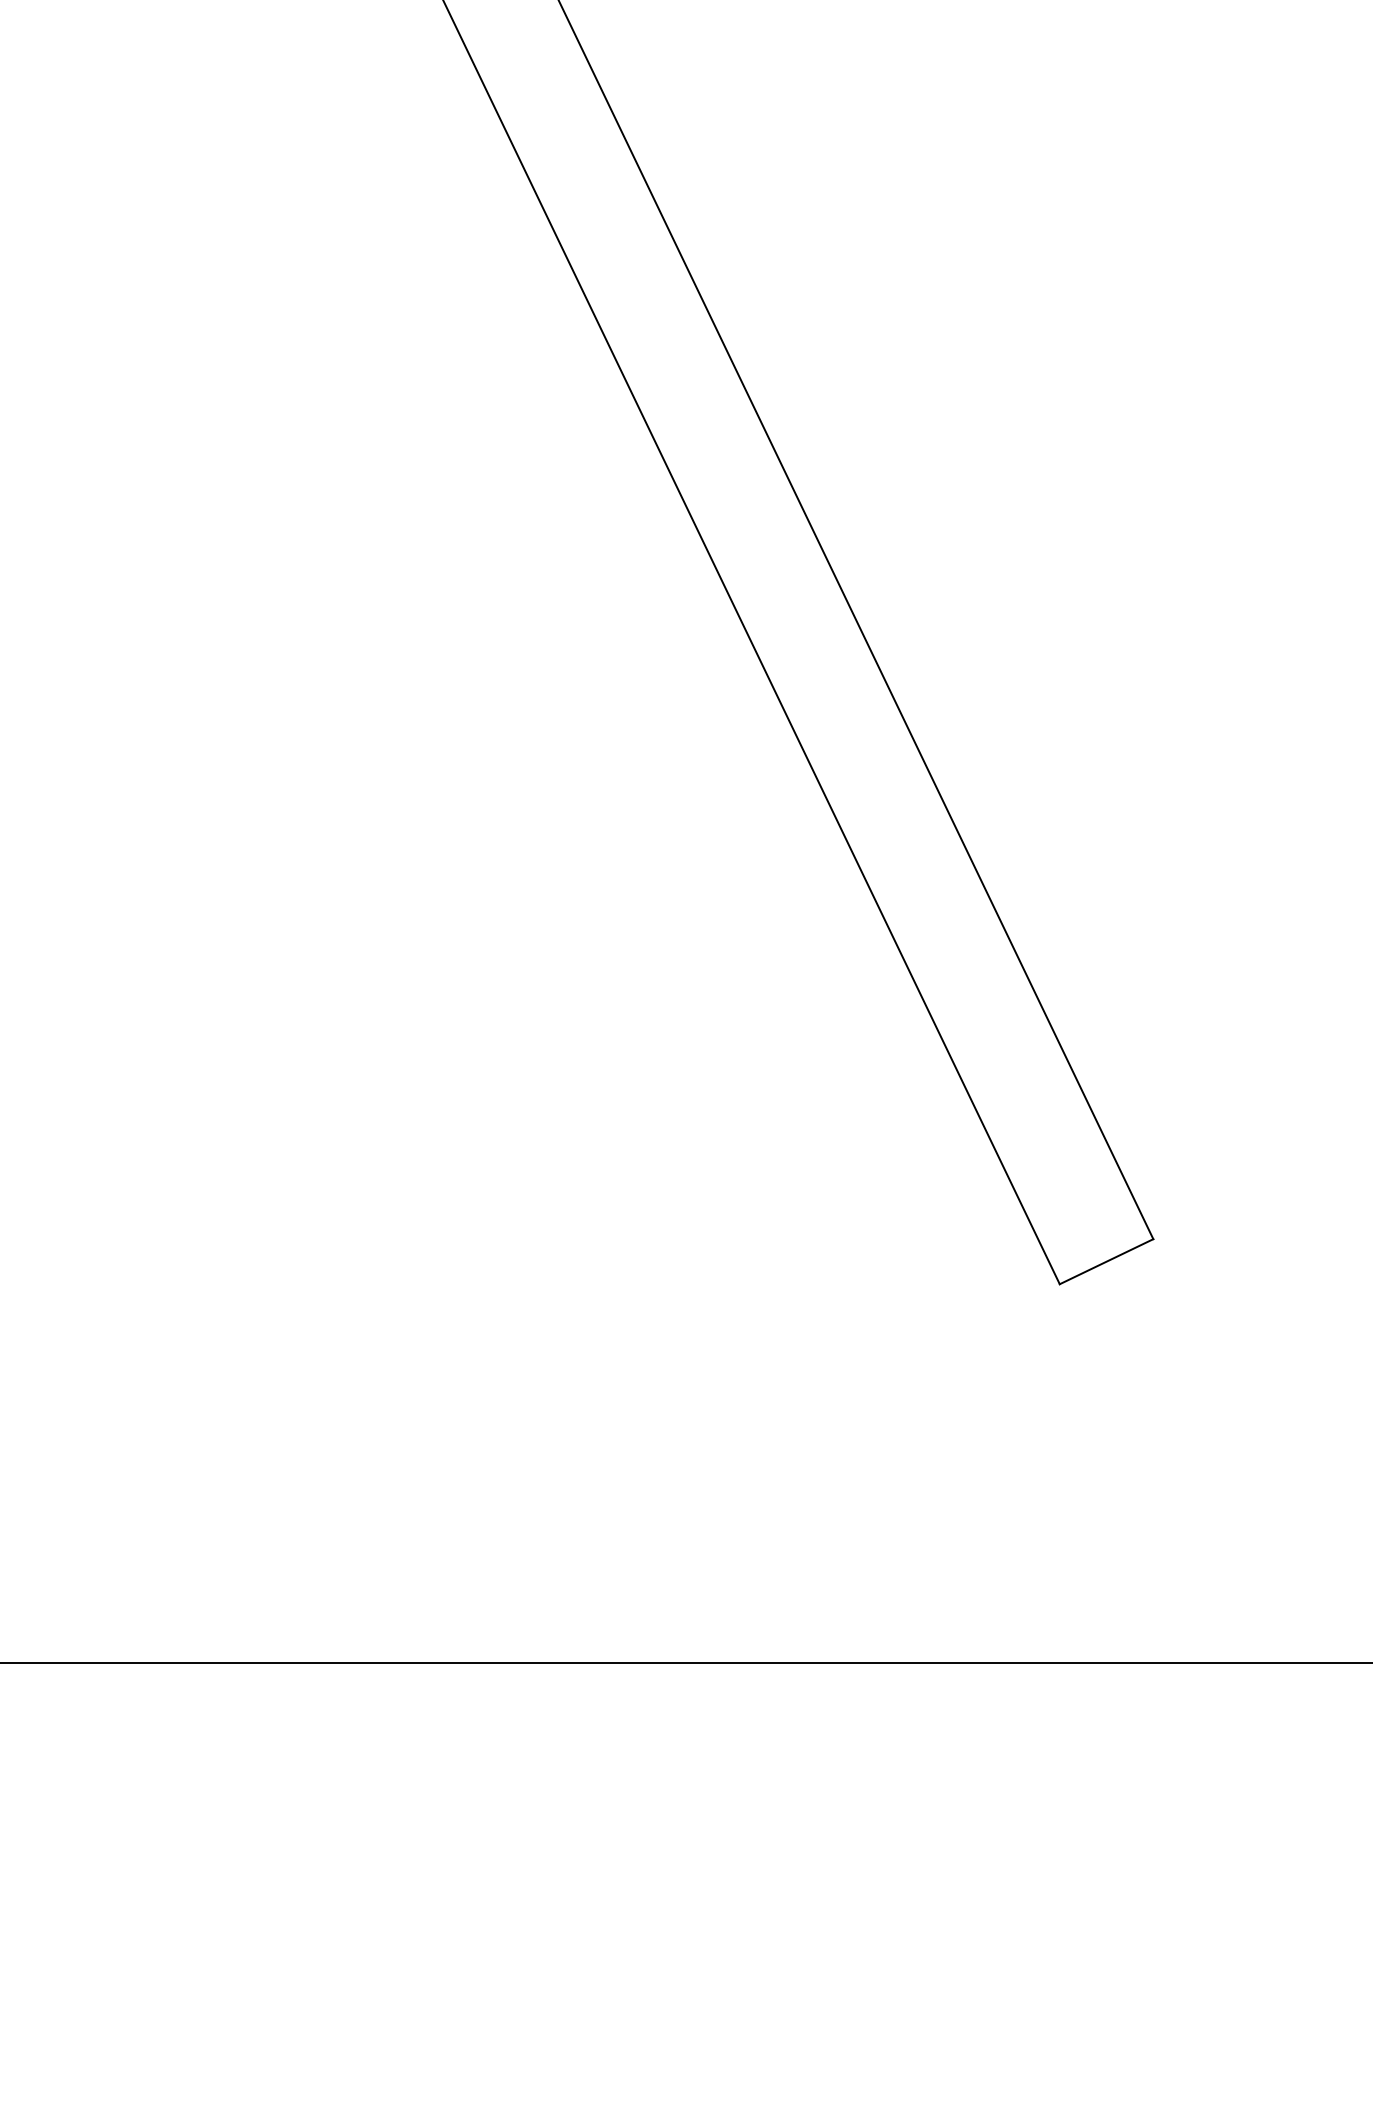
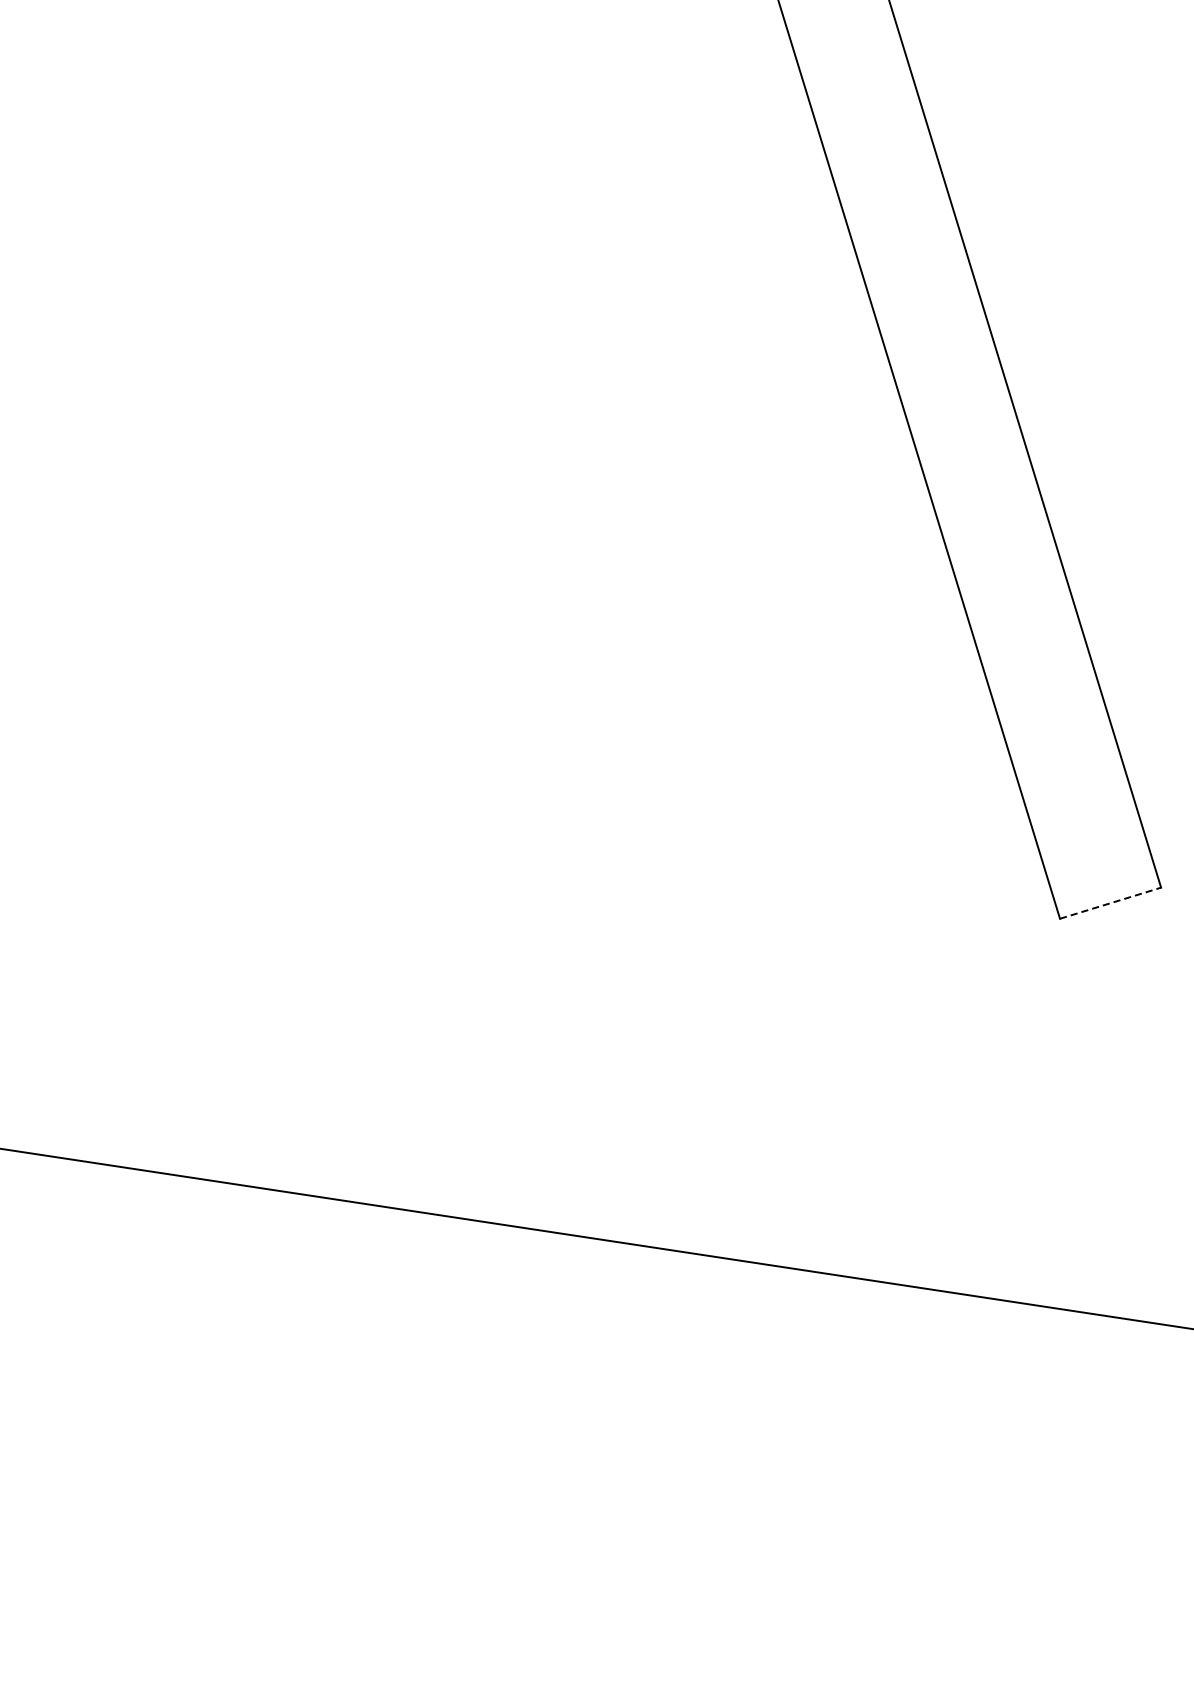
line: (1106, 1261) -> (1110, 903), solid -> dashed

